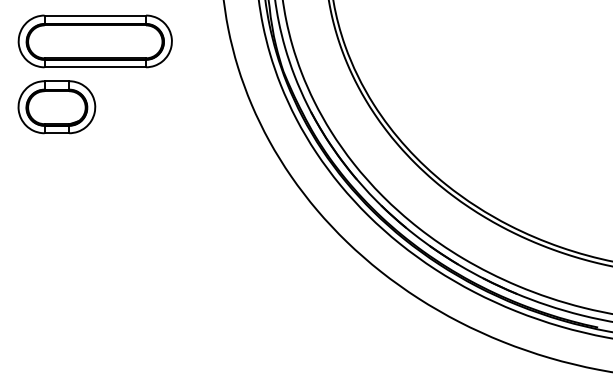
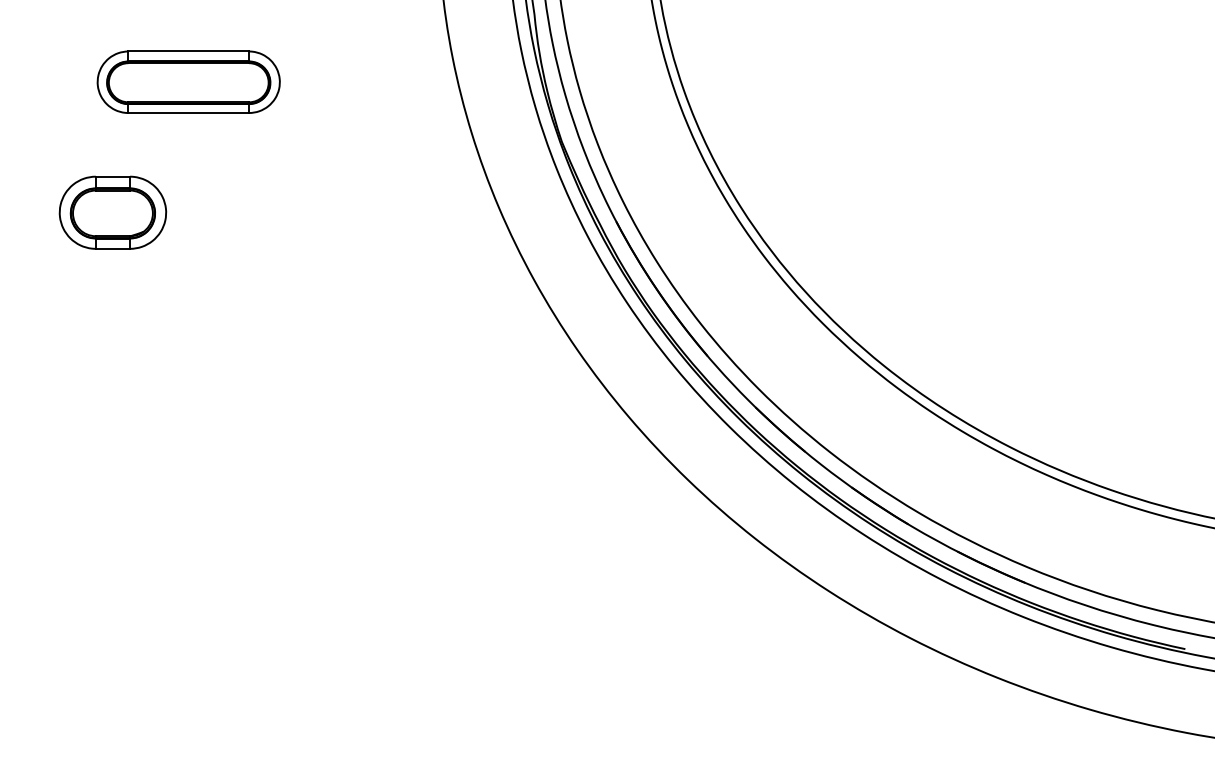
part: (94, 41) -> (187, 82), size x0.6
part: (56, 107) -> (112, 213), size x0.7

